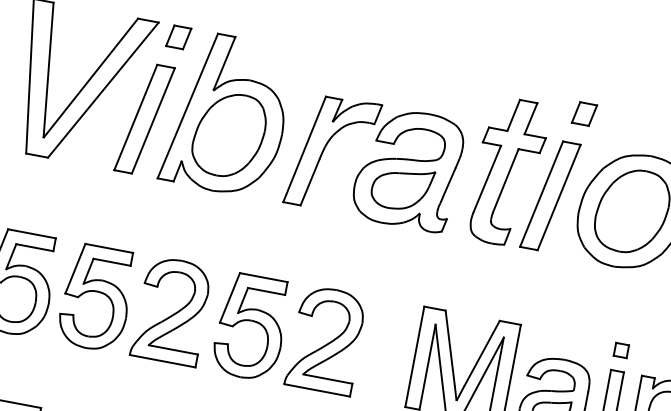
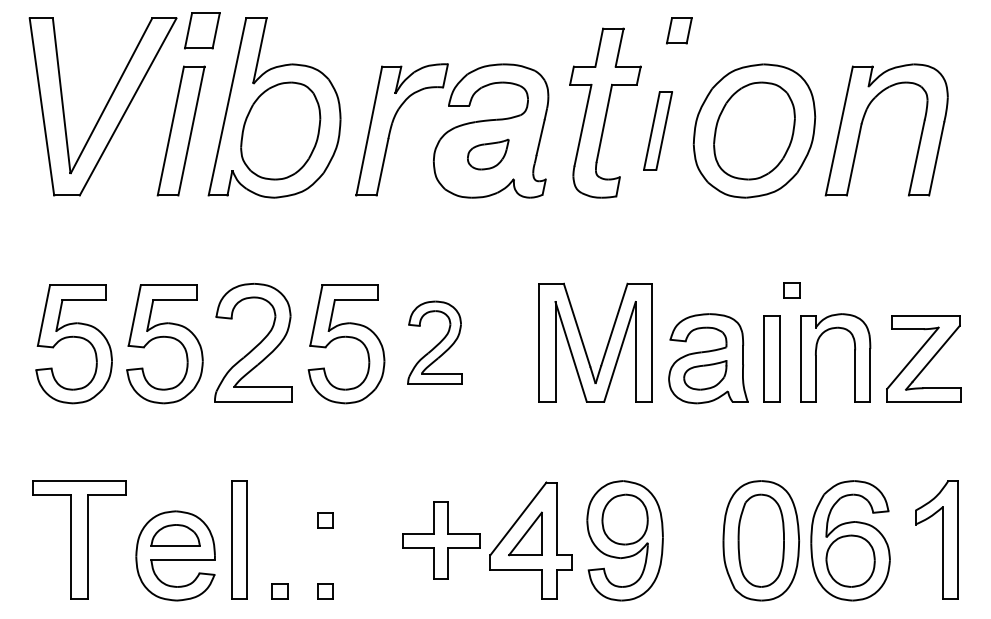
part: (178, 37) -> (202, 30), size x1.4
part: (402, 188) -> (488, 154), size x0.6
part: (549, 195) -> (657, 130), size x0.6
part: (326, 339) -> (434, 342), size x0.7
part: (621, 350) -> (791, 290), moved

